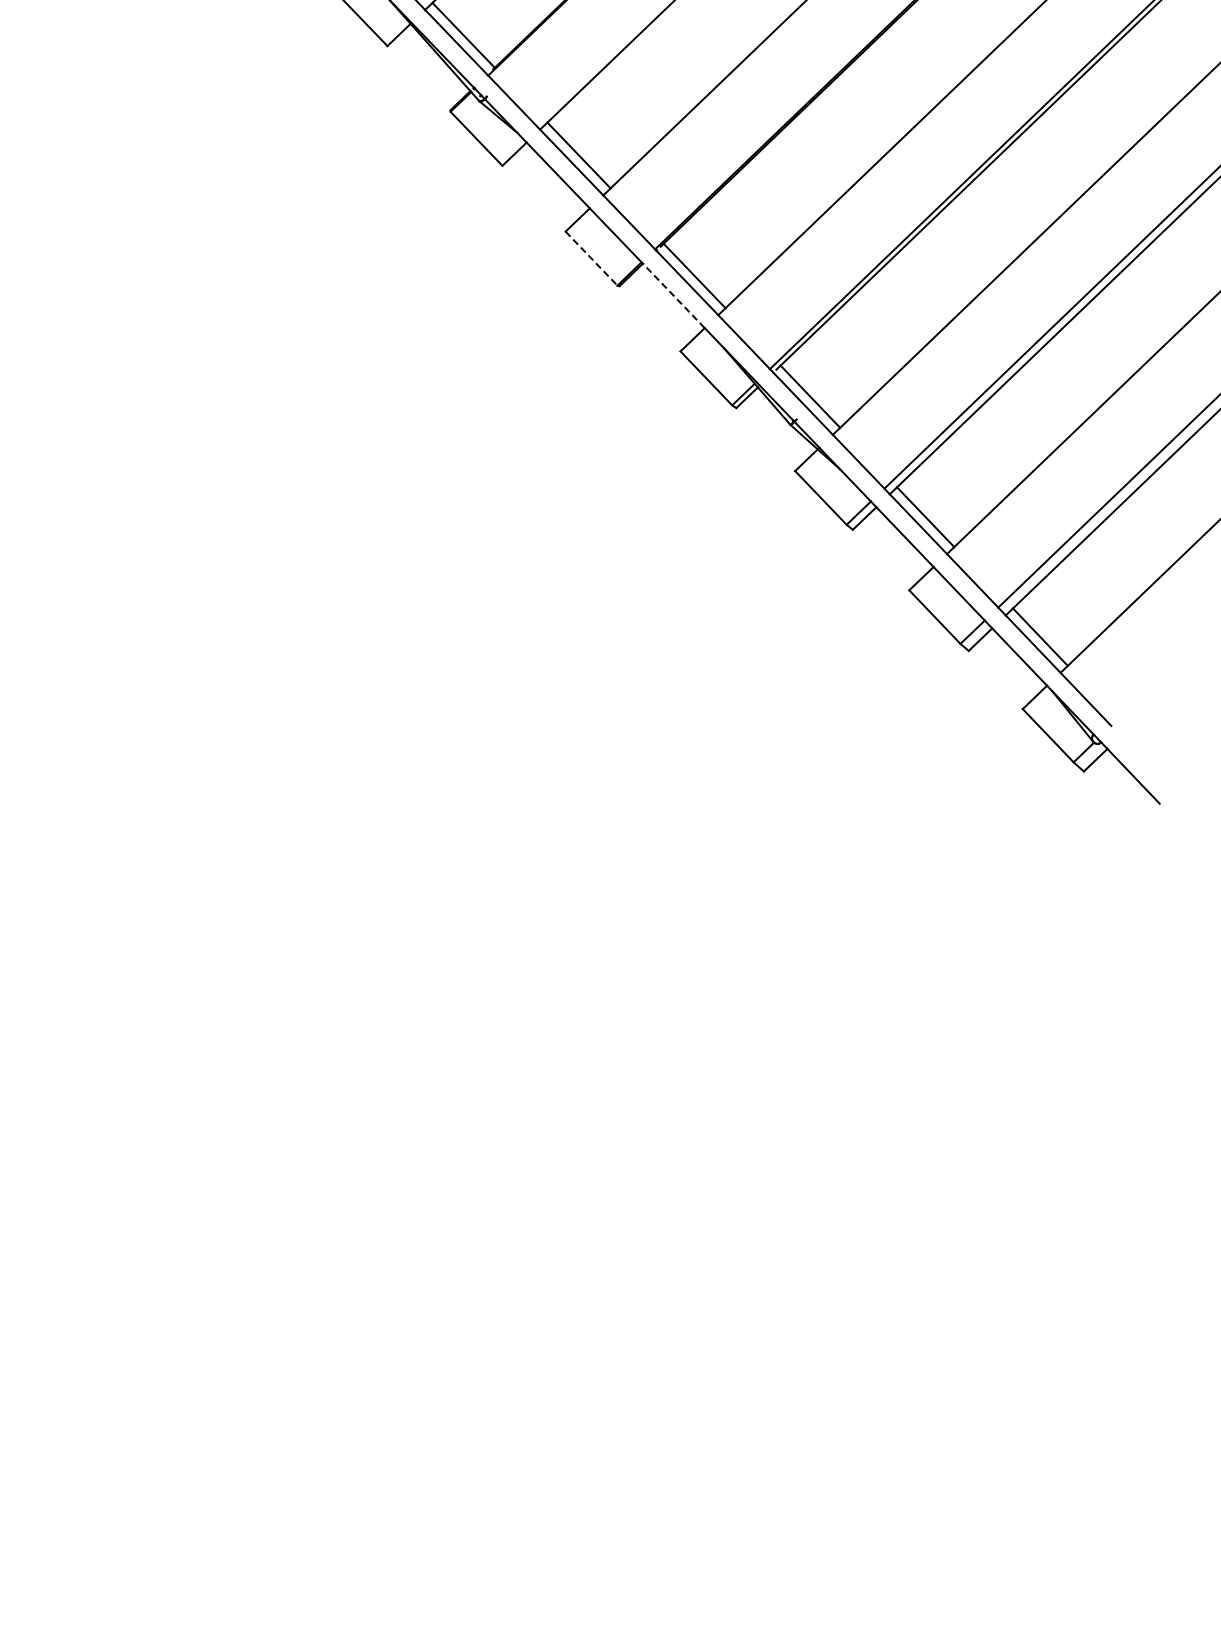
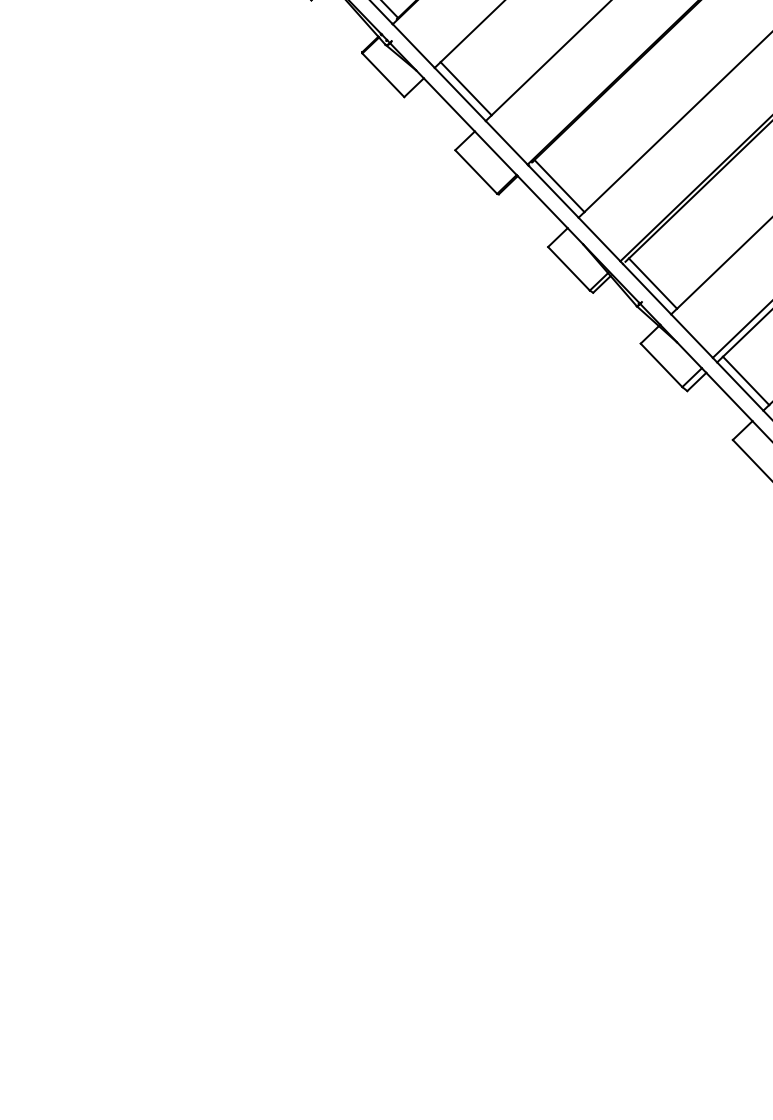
line: (591, 258) -> (476, 171), dashed -> solid
line: (673, 295) -> (542, 201), dashed -> solid

